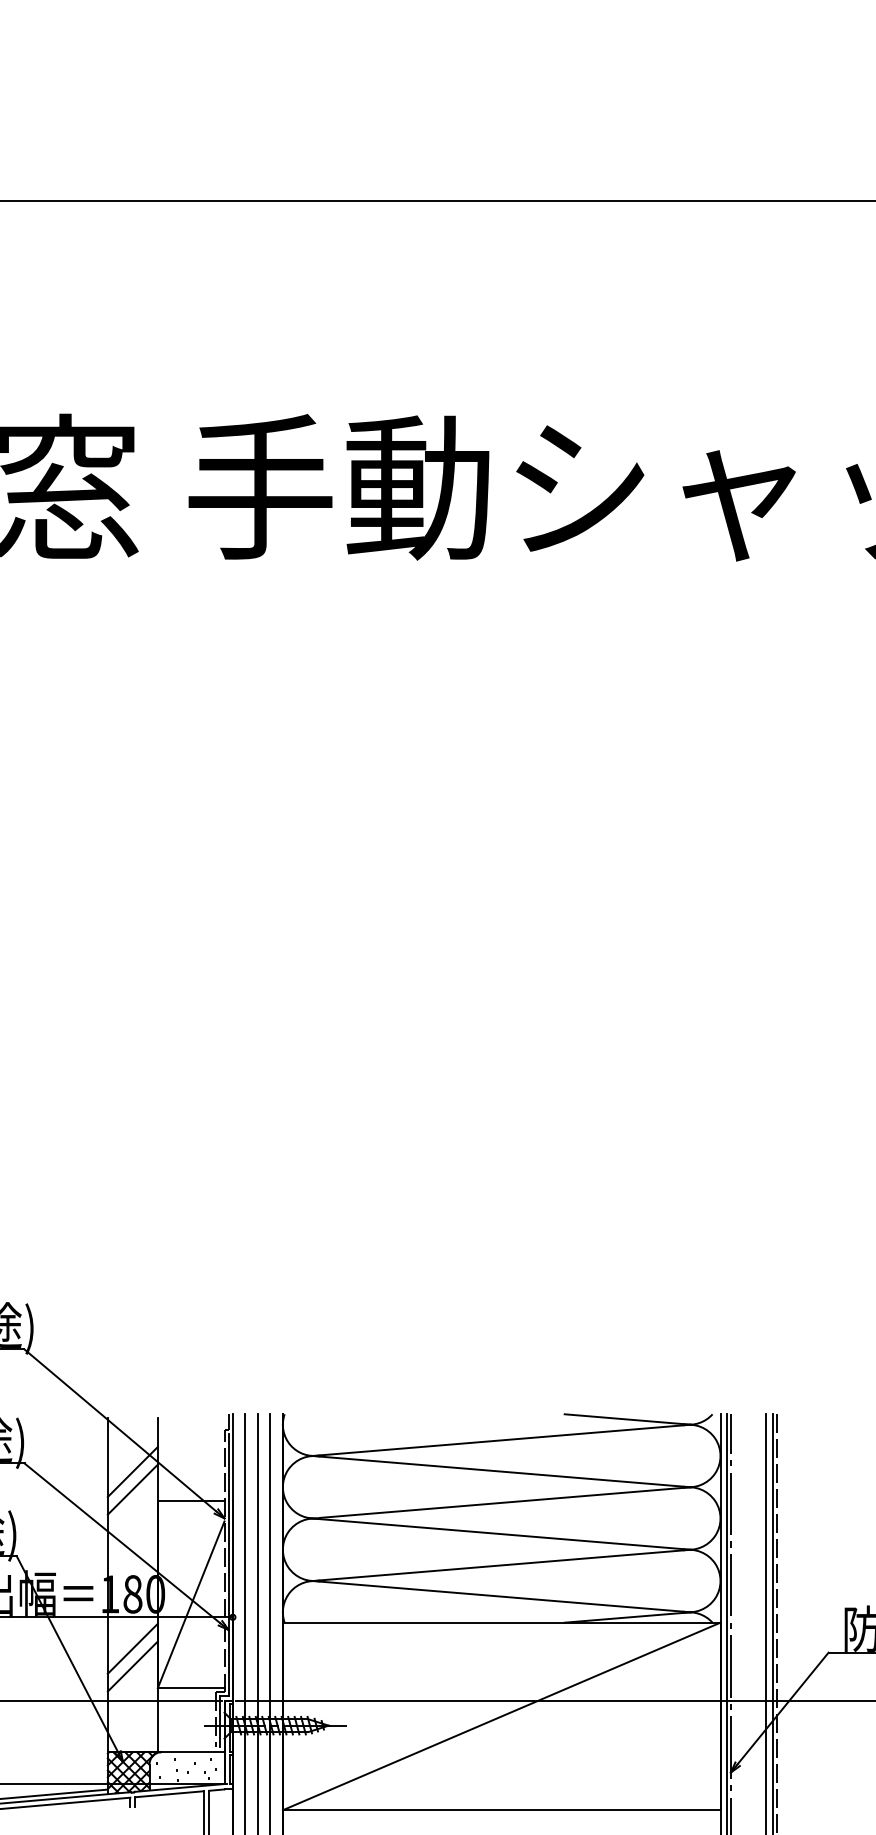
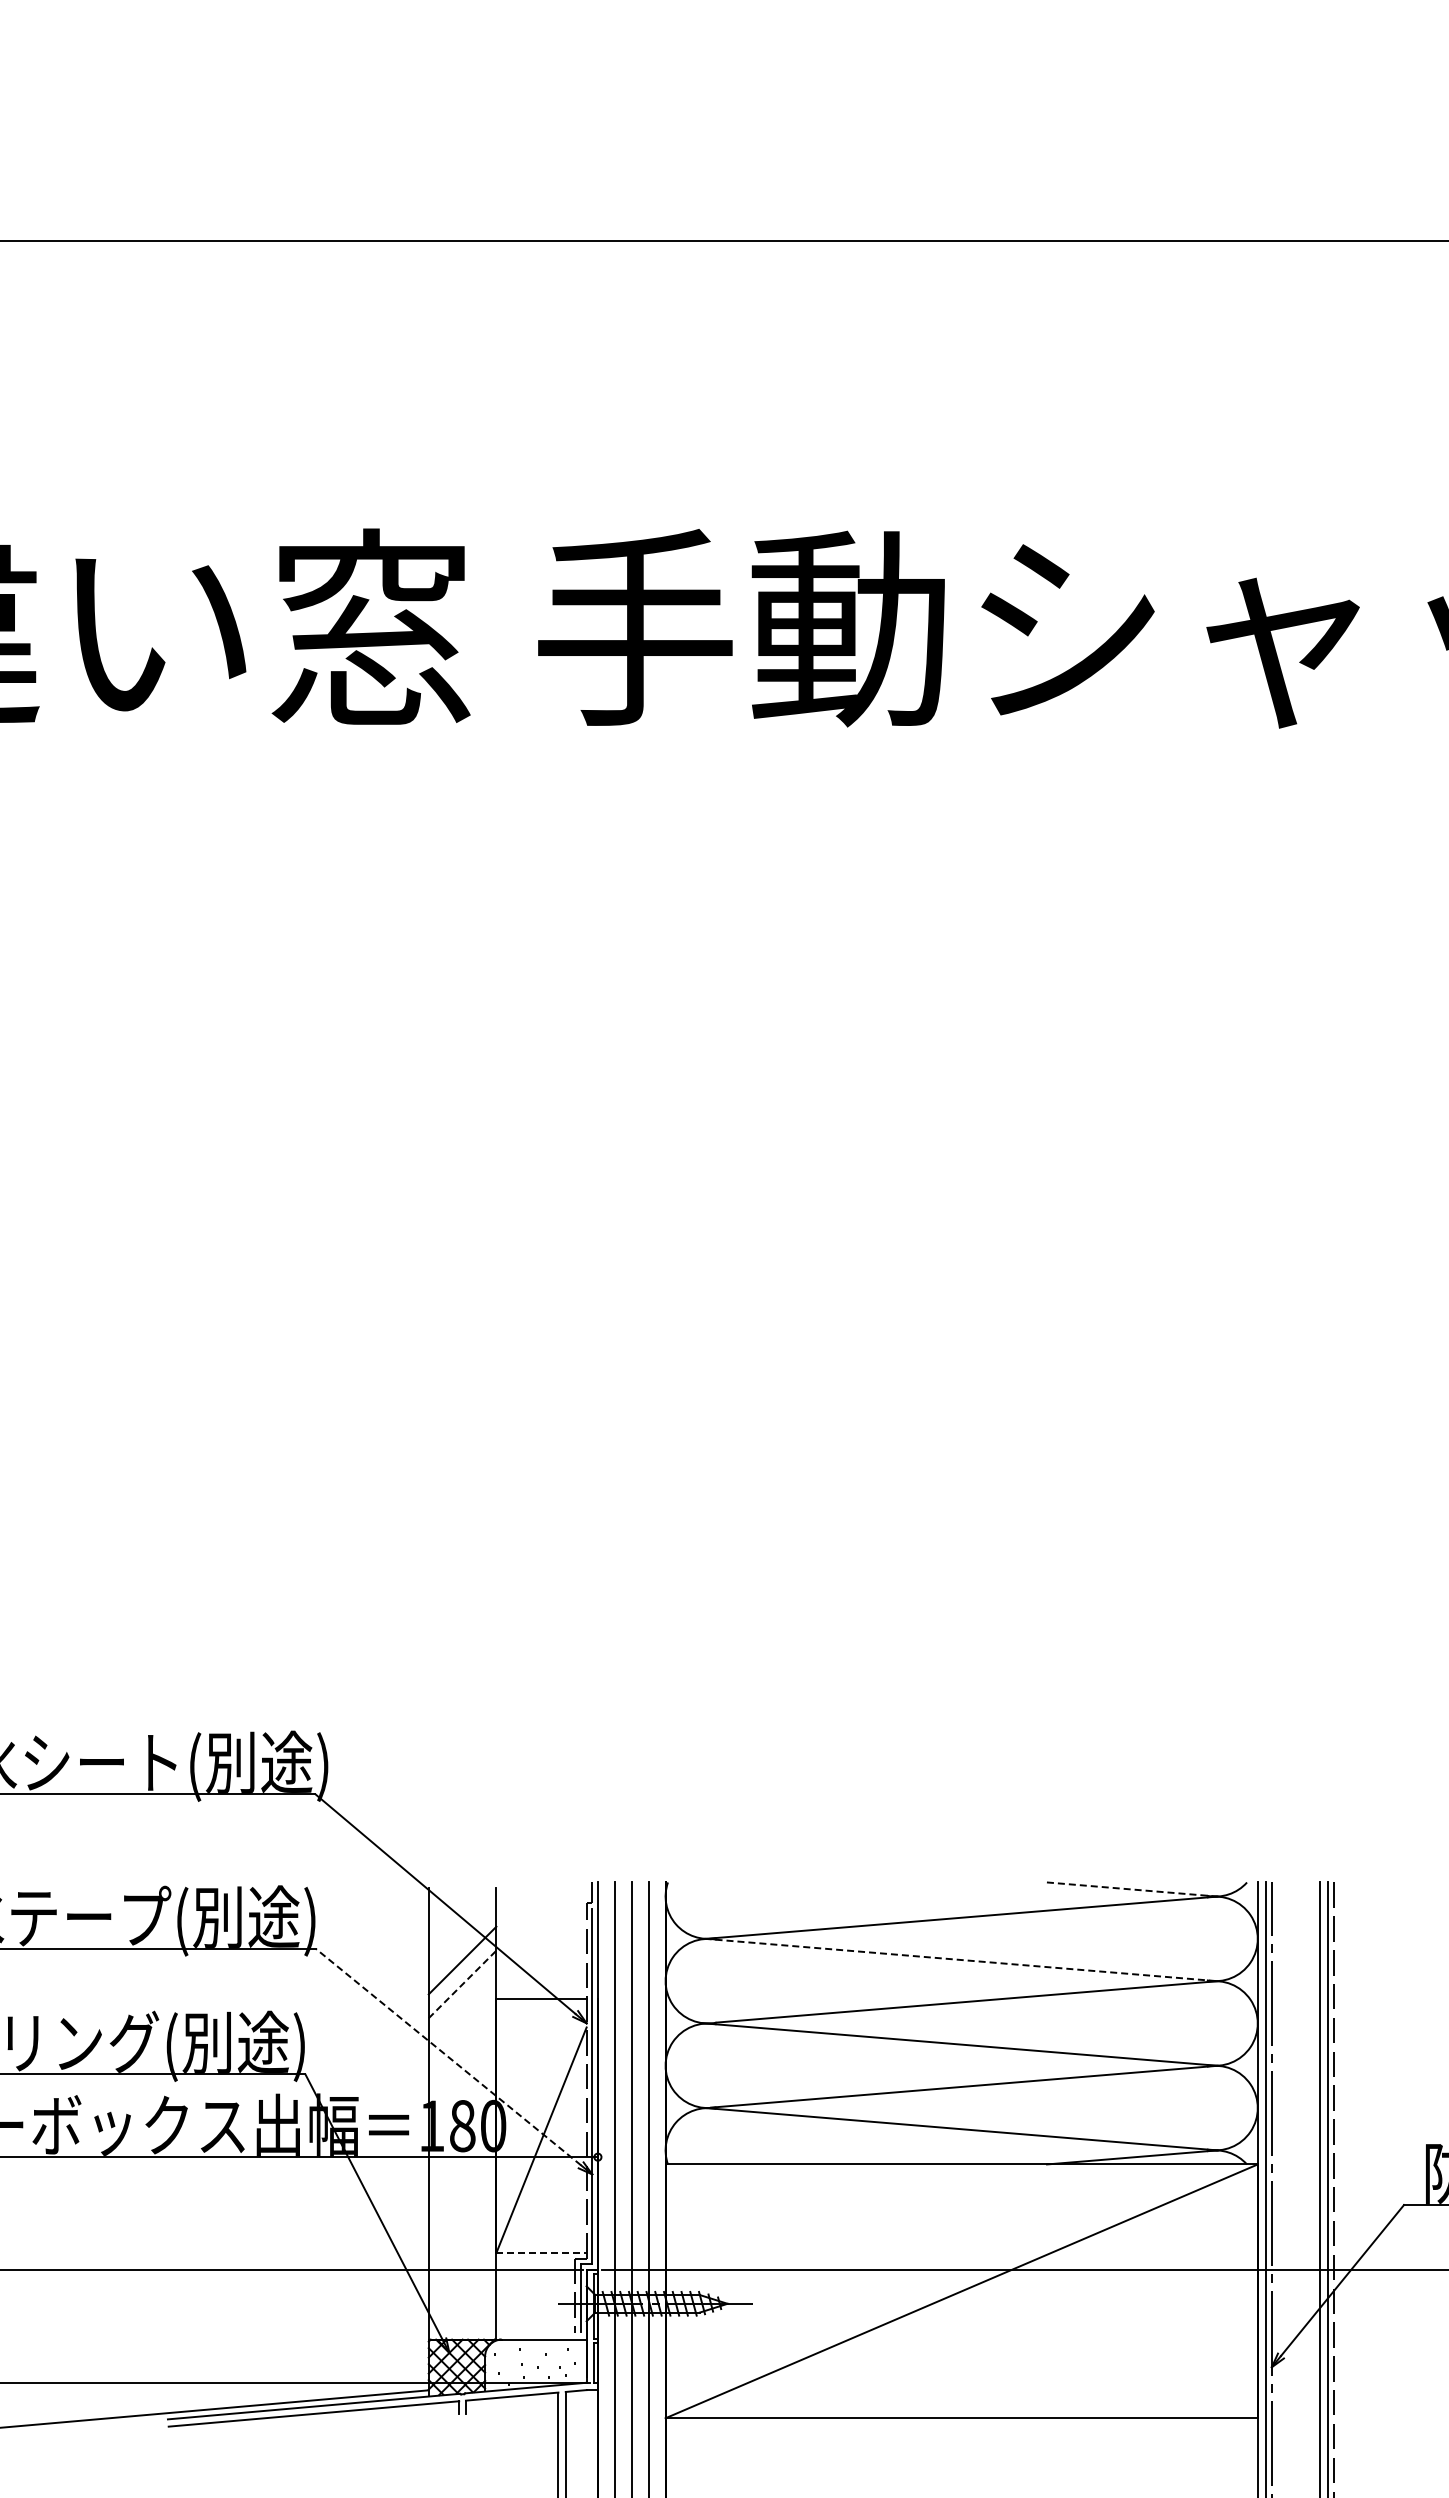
line: (627, 1419) -> (1132, 1889), solid -> dashed
line: (501, 1471) -> (961, 1960), solid -> dashed
line: (132, 1489) -> (462, 1984), solid -> dashed
line: (122, 1542) -> (448, 2056), solid -> dashed
line: (132, 1648) -> (462, 2199), removed
line: (132, 1666) -> (462, 2223), removed
line: (191, 1688) -> (542, 2253), solid -> dashed

